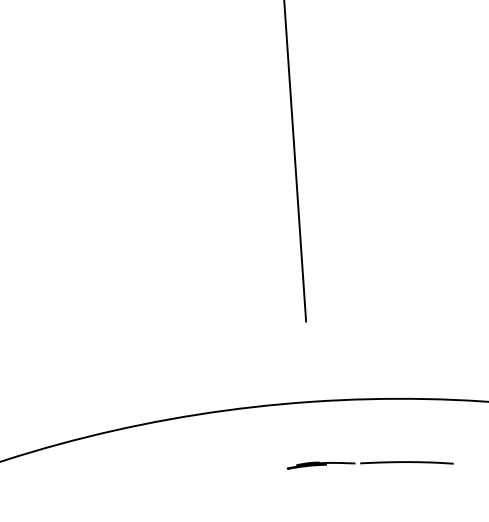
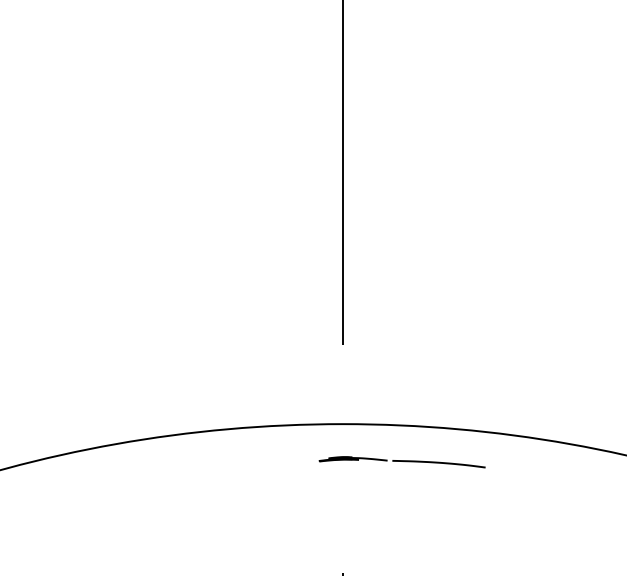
part: (369, 464) -> (401, 462), moved

